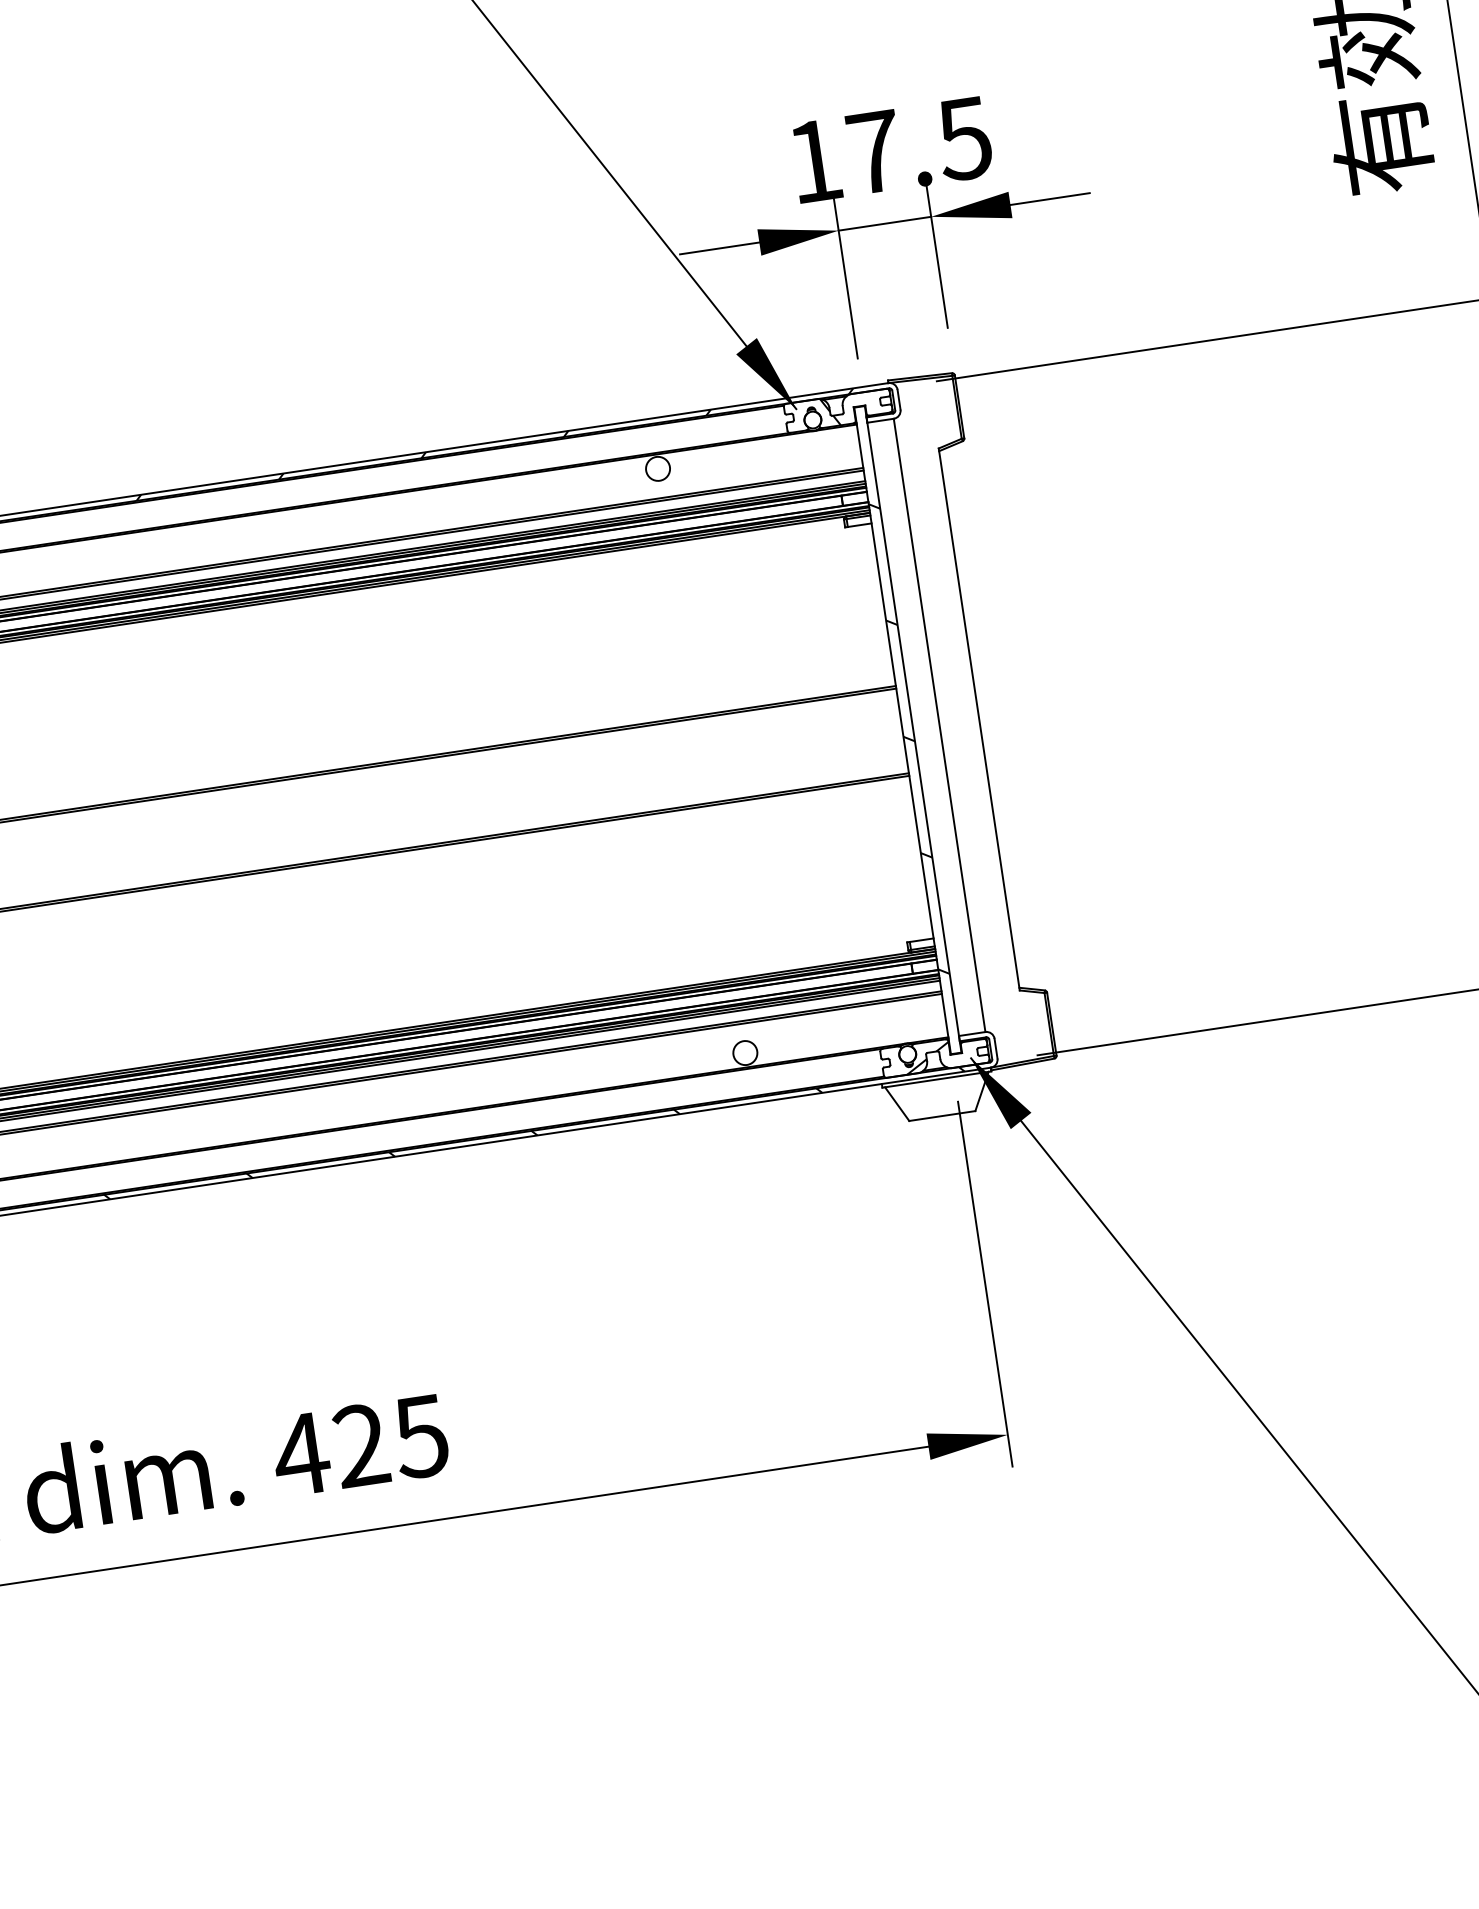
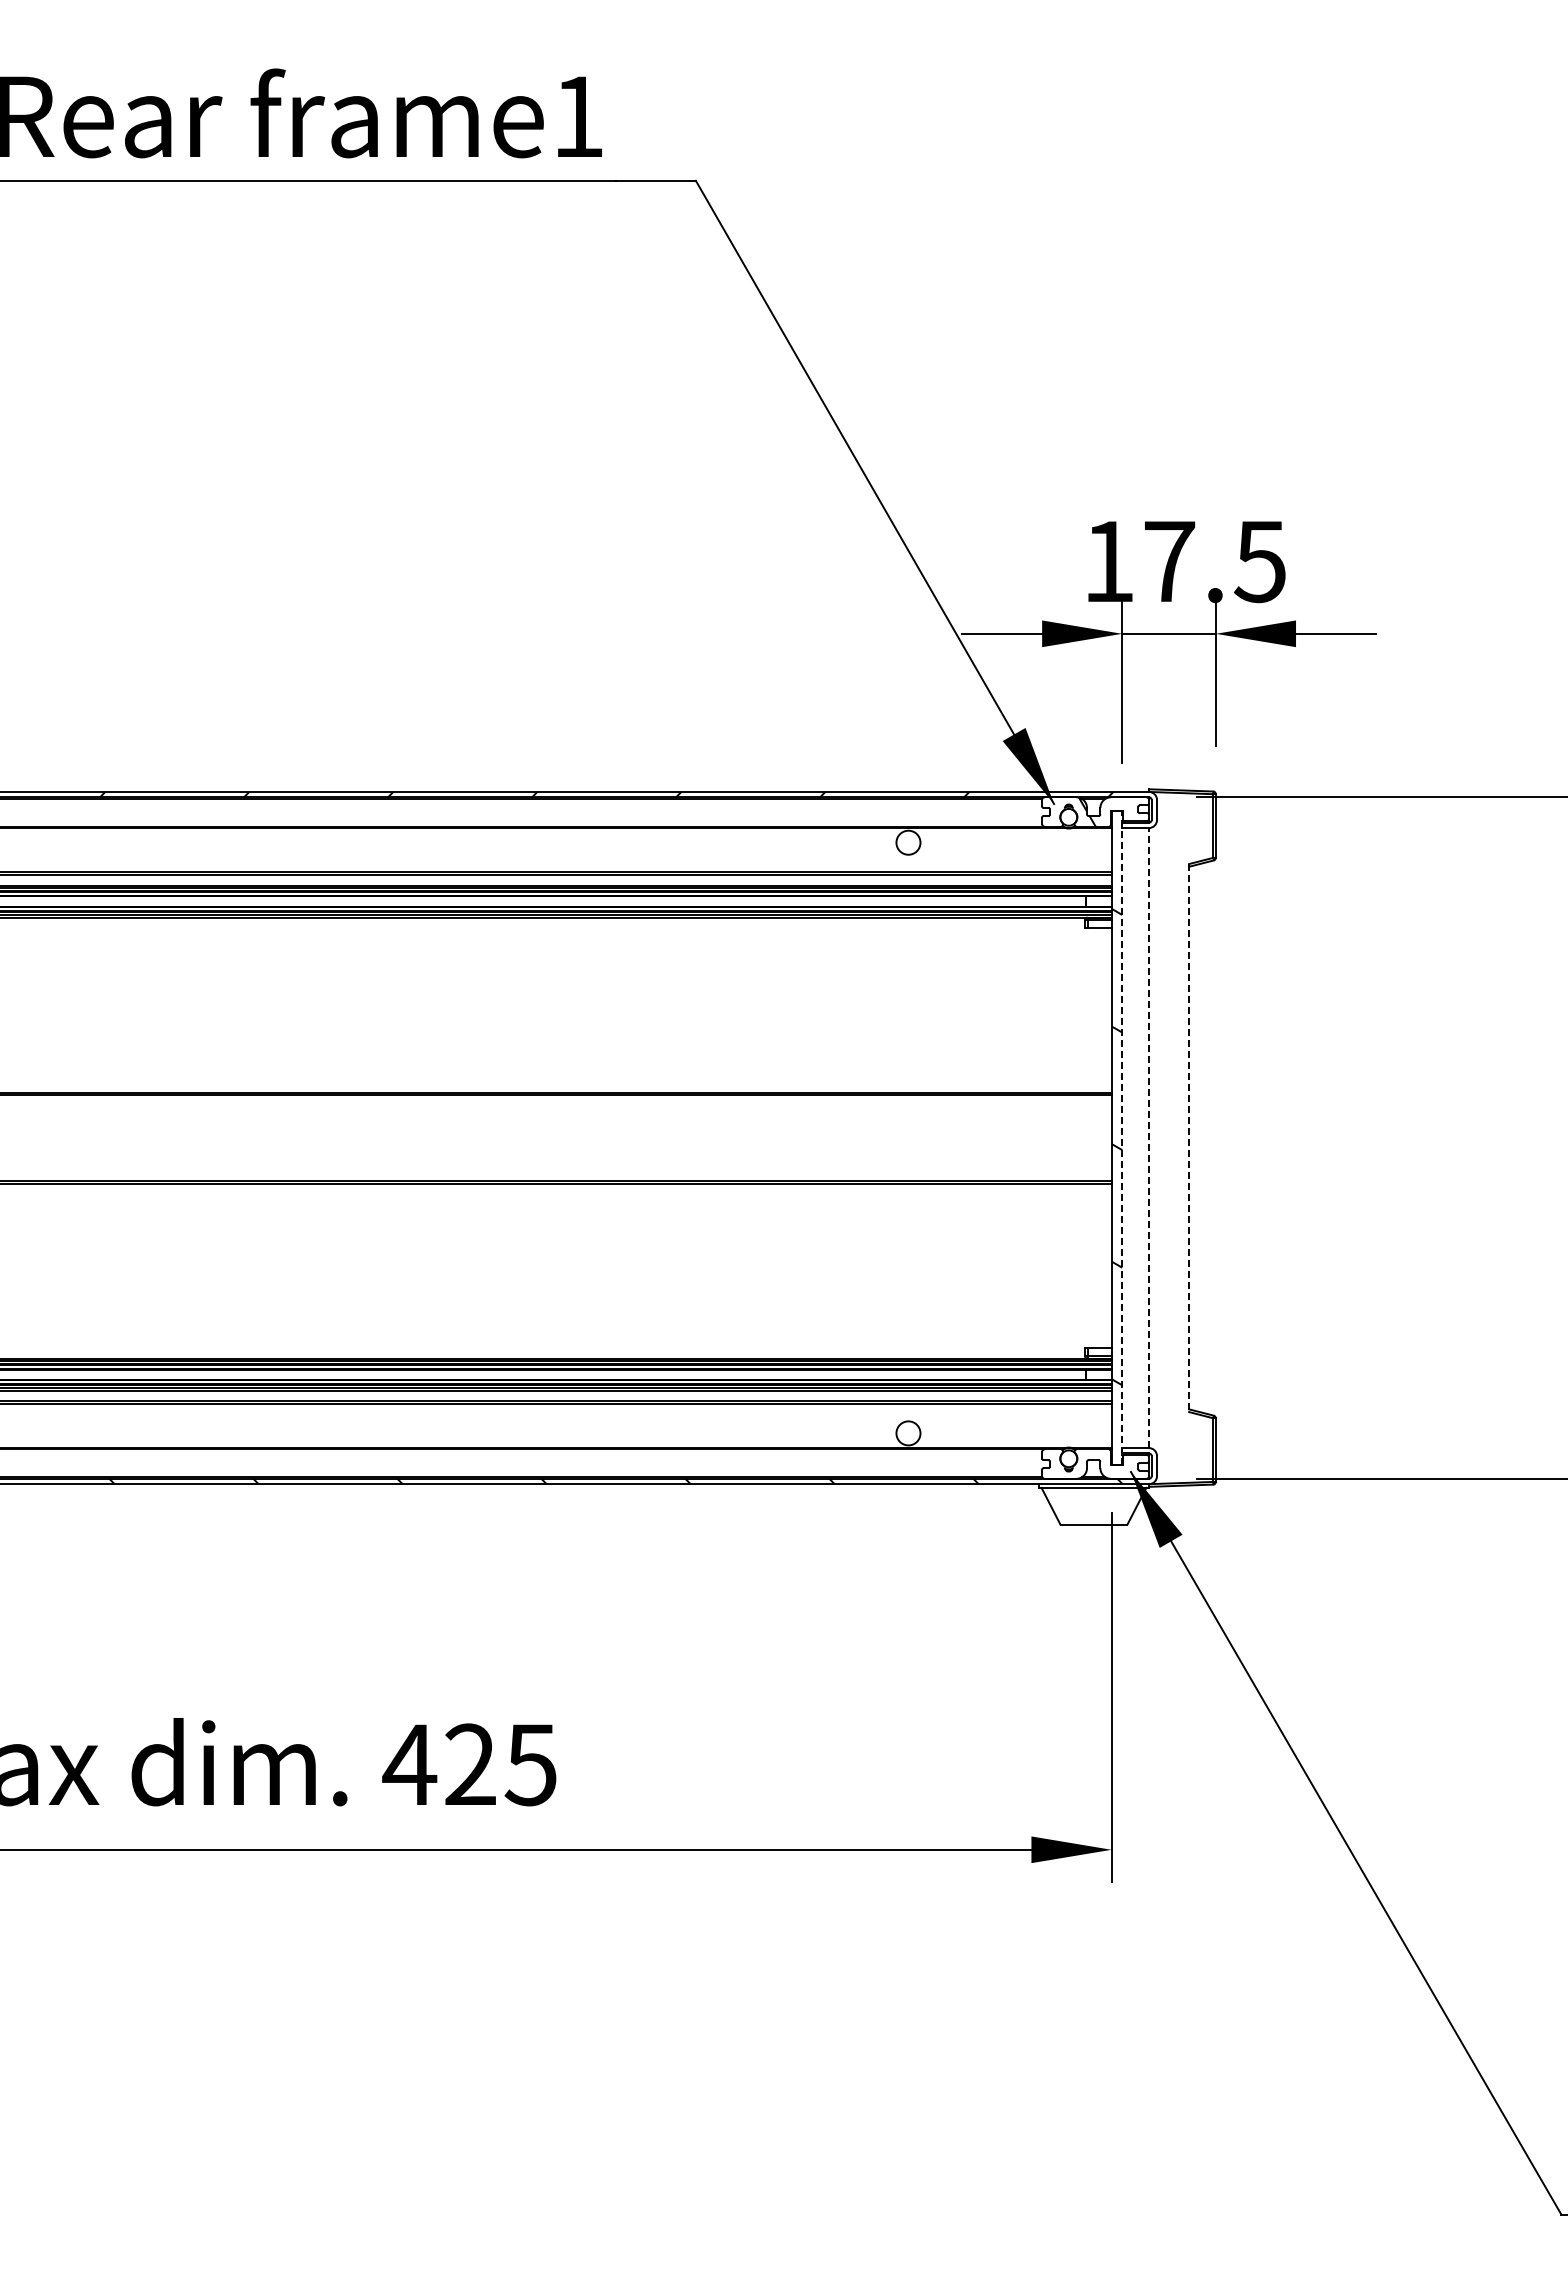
line: (979, 719) -> (1189, 1138), solid -> dashed
line: (940, 724) -> (1149, 1137), solid -> dashed
line: (913, 729) -> (1122, 1138), solid -> dashed
hatch: (928, 1058) -> (1088, 1465), removed

